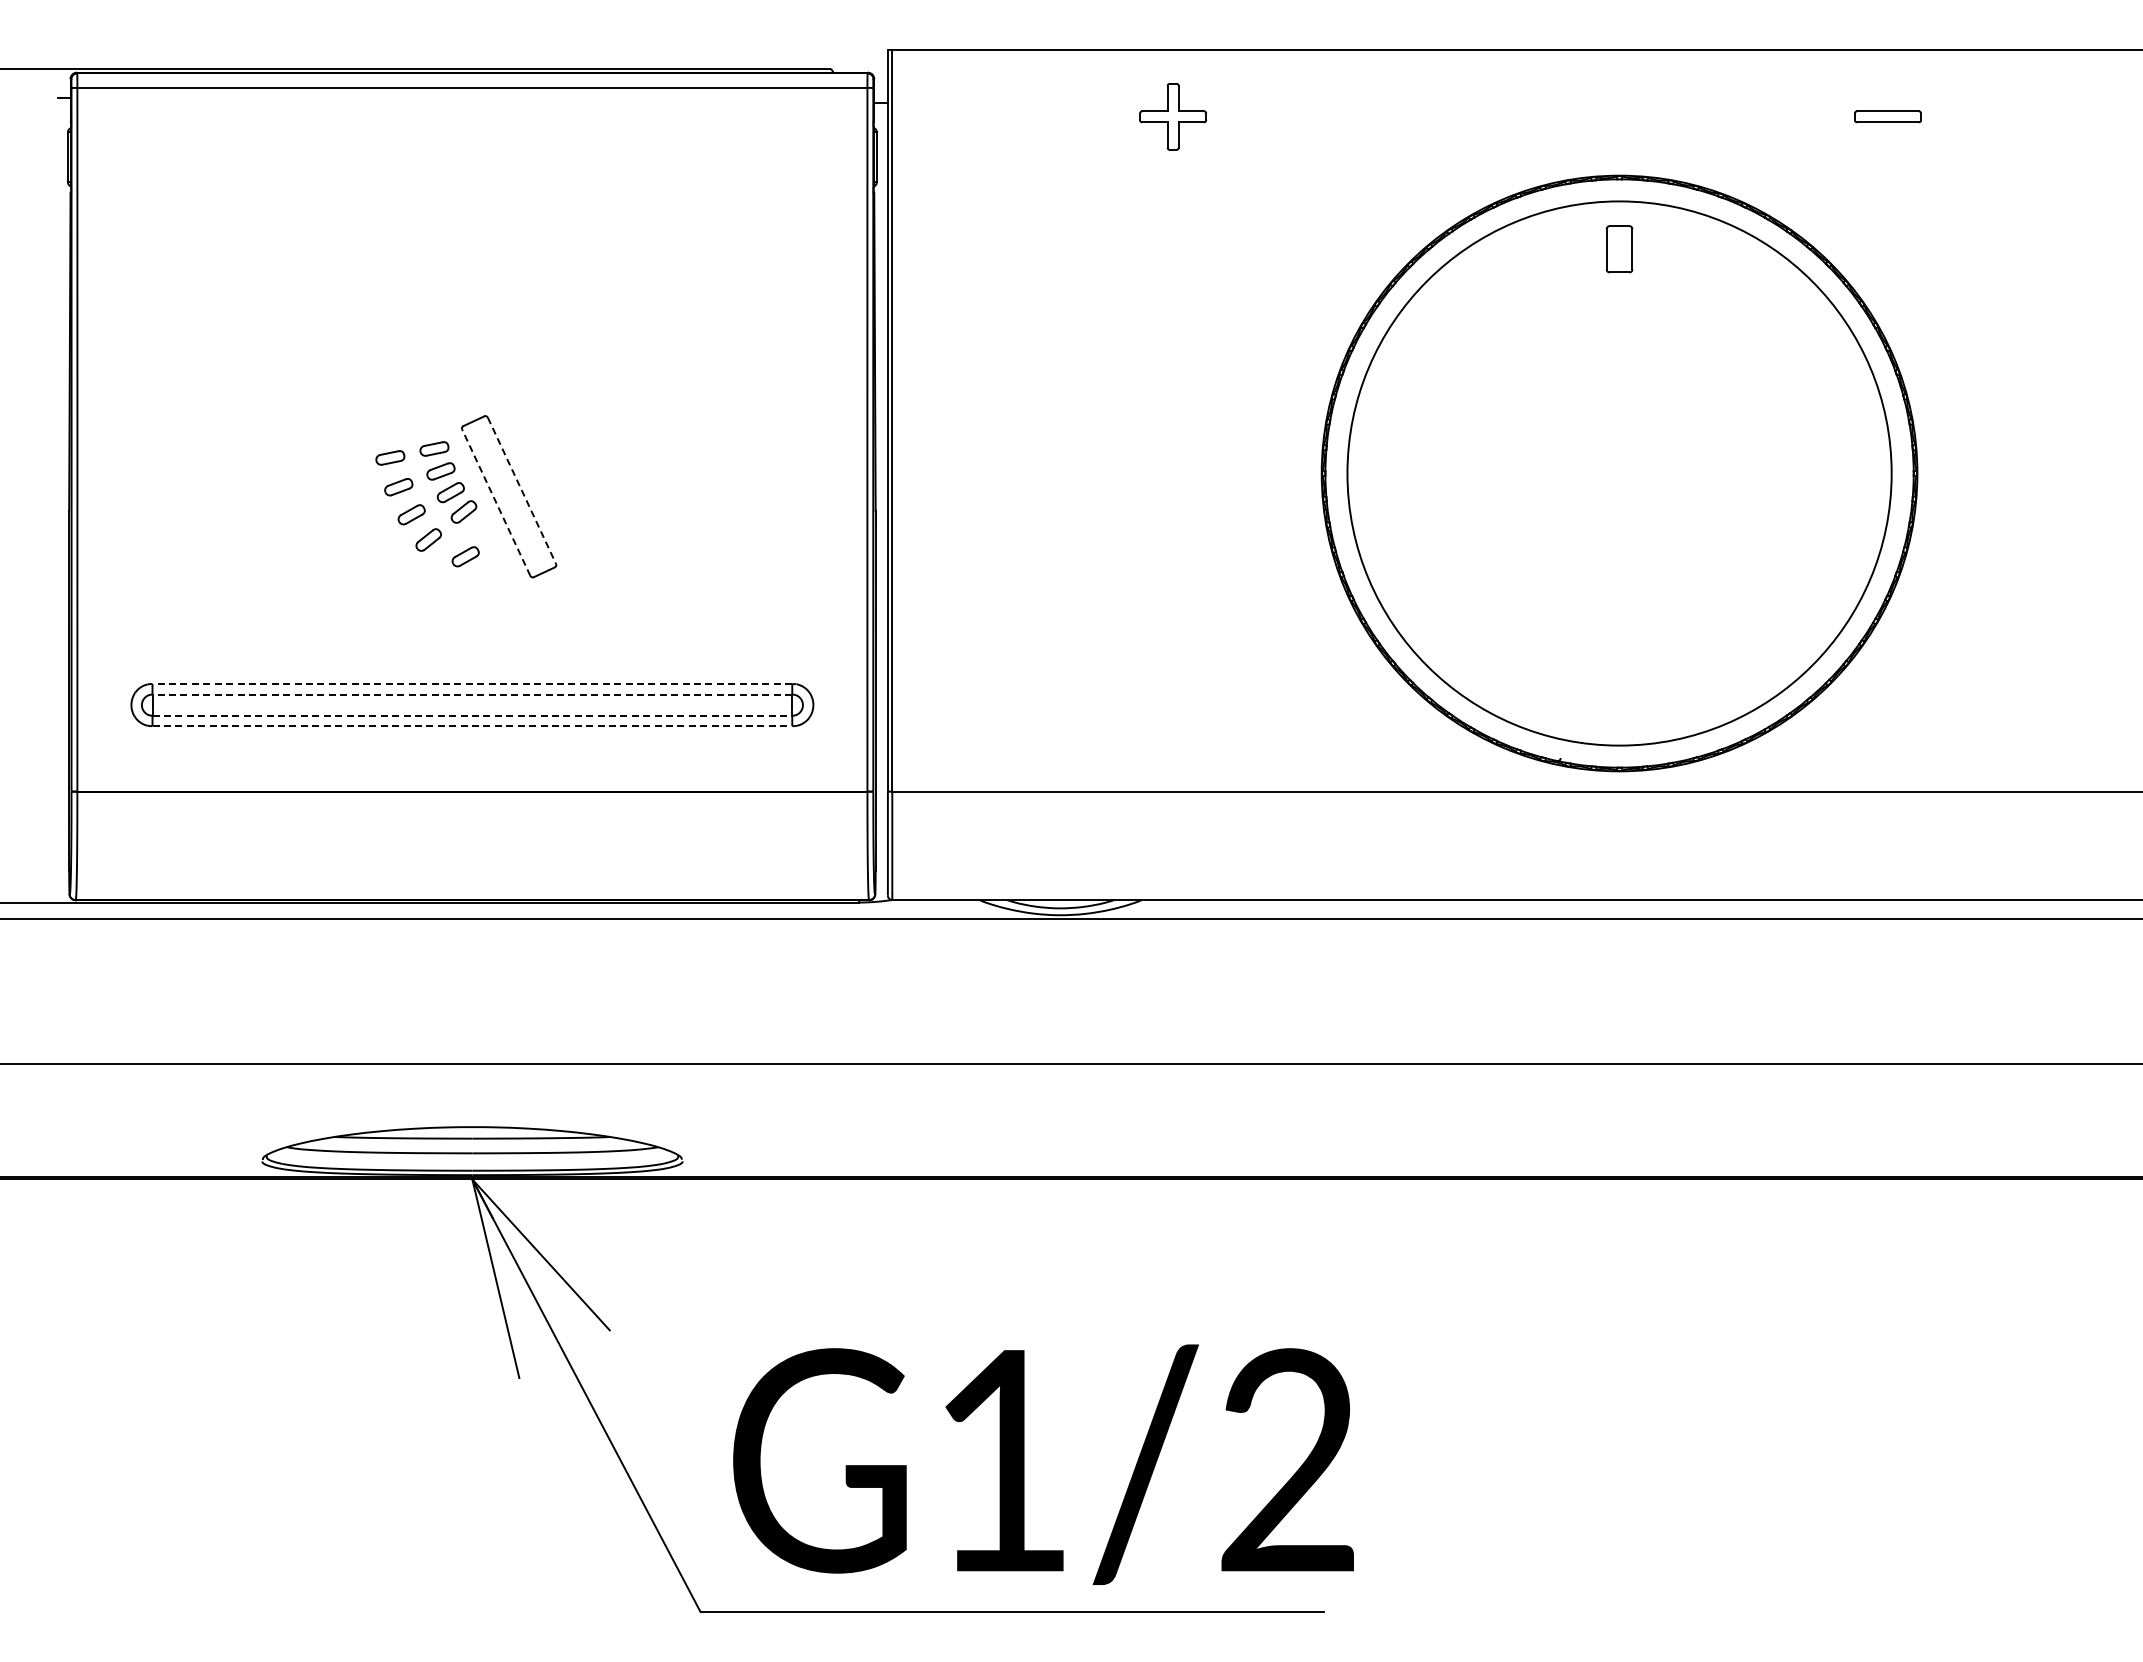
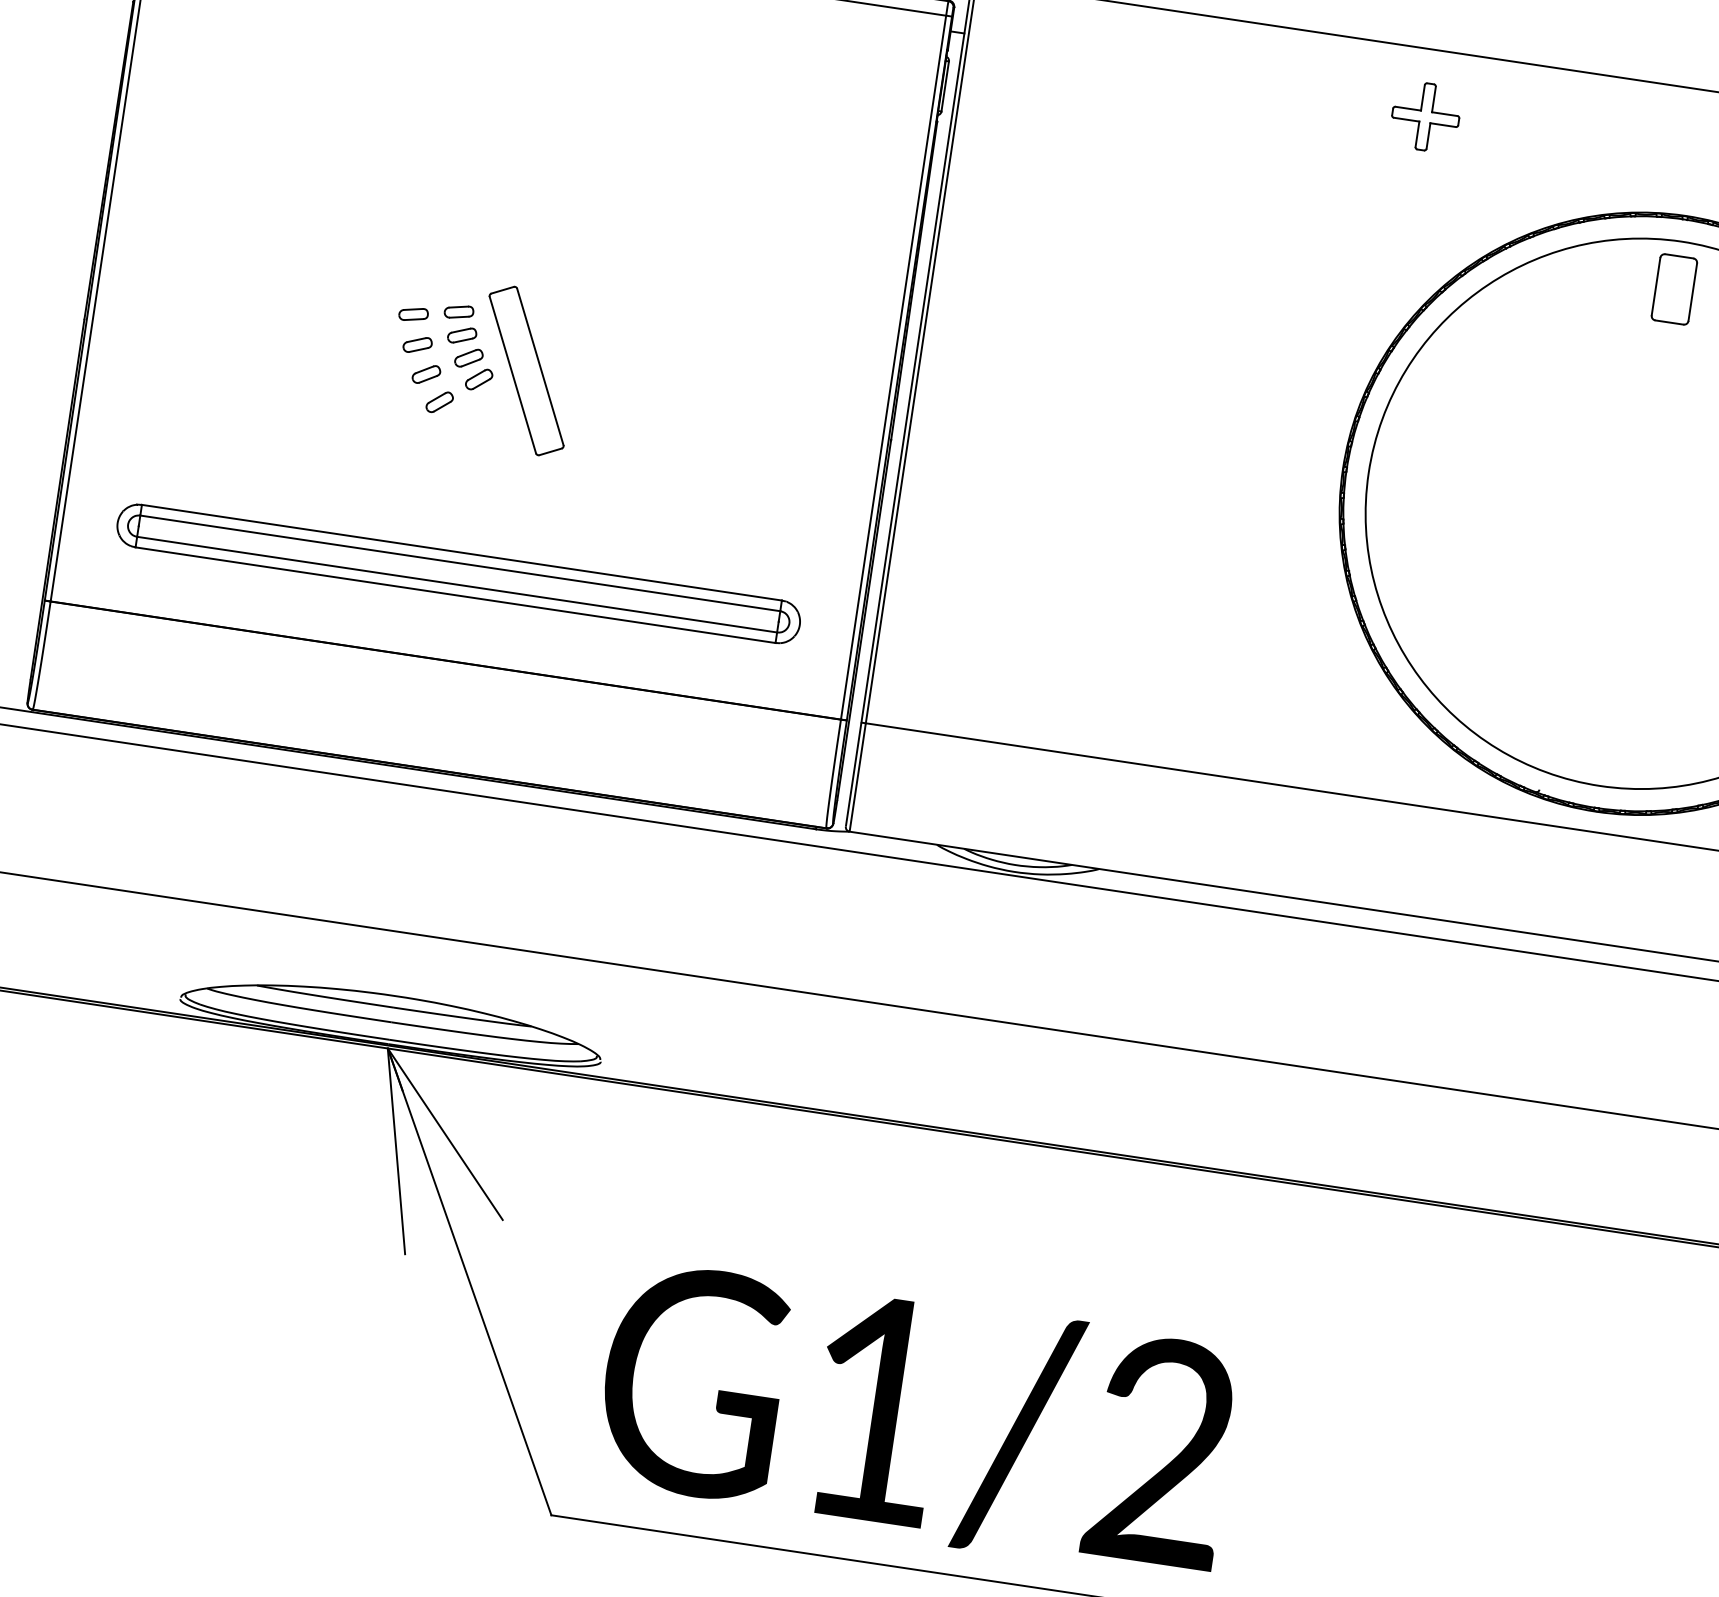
part: (1173, 116) -> (1426, 116), moved
part: (1619, 249) -> (1674, 289), size x1.43
line: (521, 490) -> (539, 366), dashed -> solid
line: (496, 502) -> (513, 374), dashed -> solid
part: (465, 556) -> (474, 424), removed
line: (472, 683) -> (462, 552), dashed -> solid
line: (472, 694) -> (460, 563), dashed -> solid
line: (472, 715) -> (457, 584), dashed -> solid
line: (472, 726) -> (455, 595), dashed -> solid

